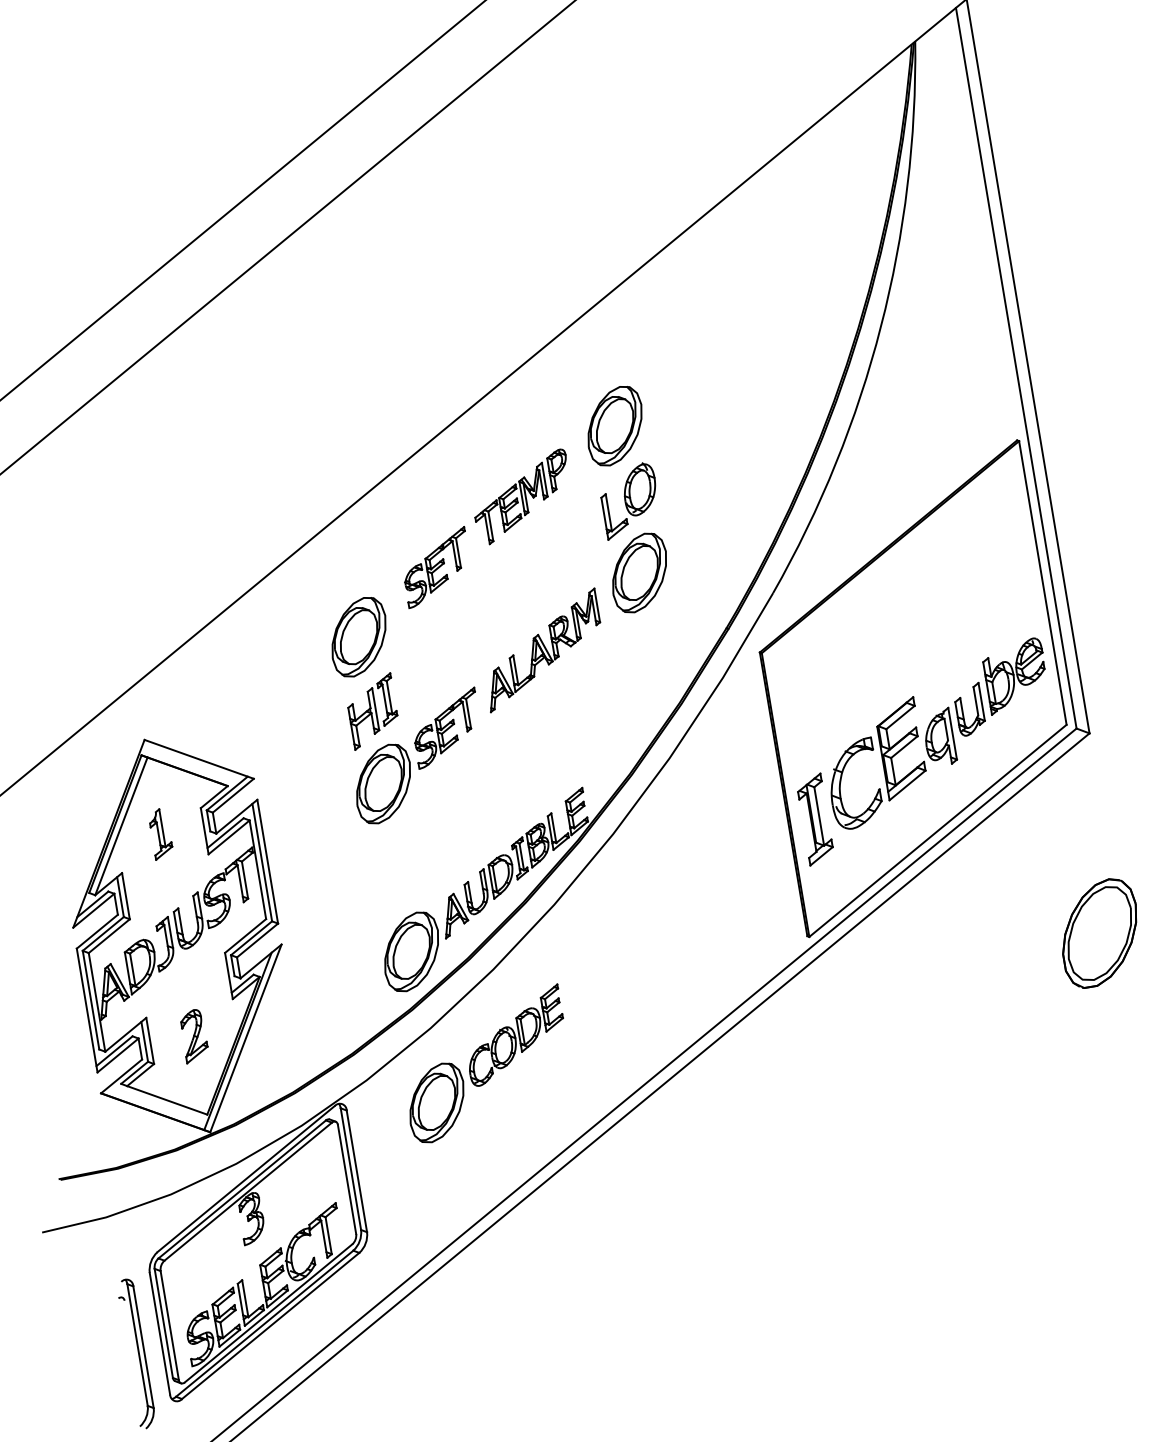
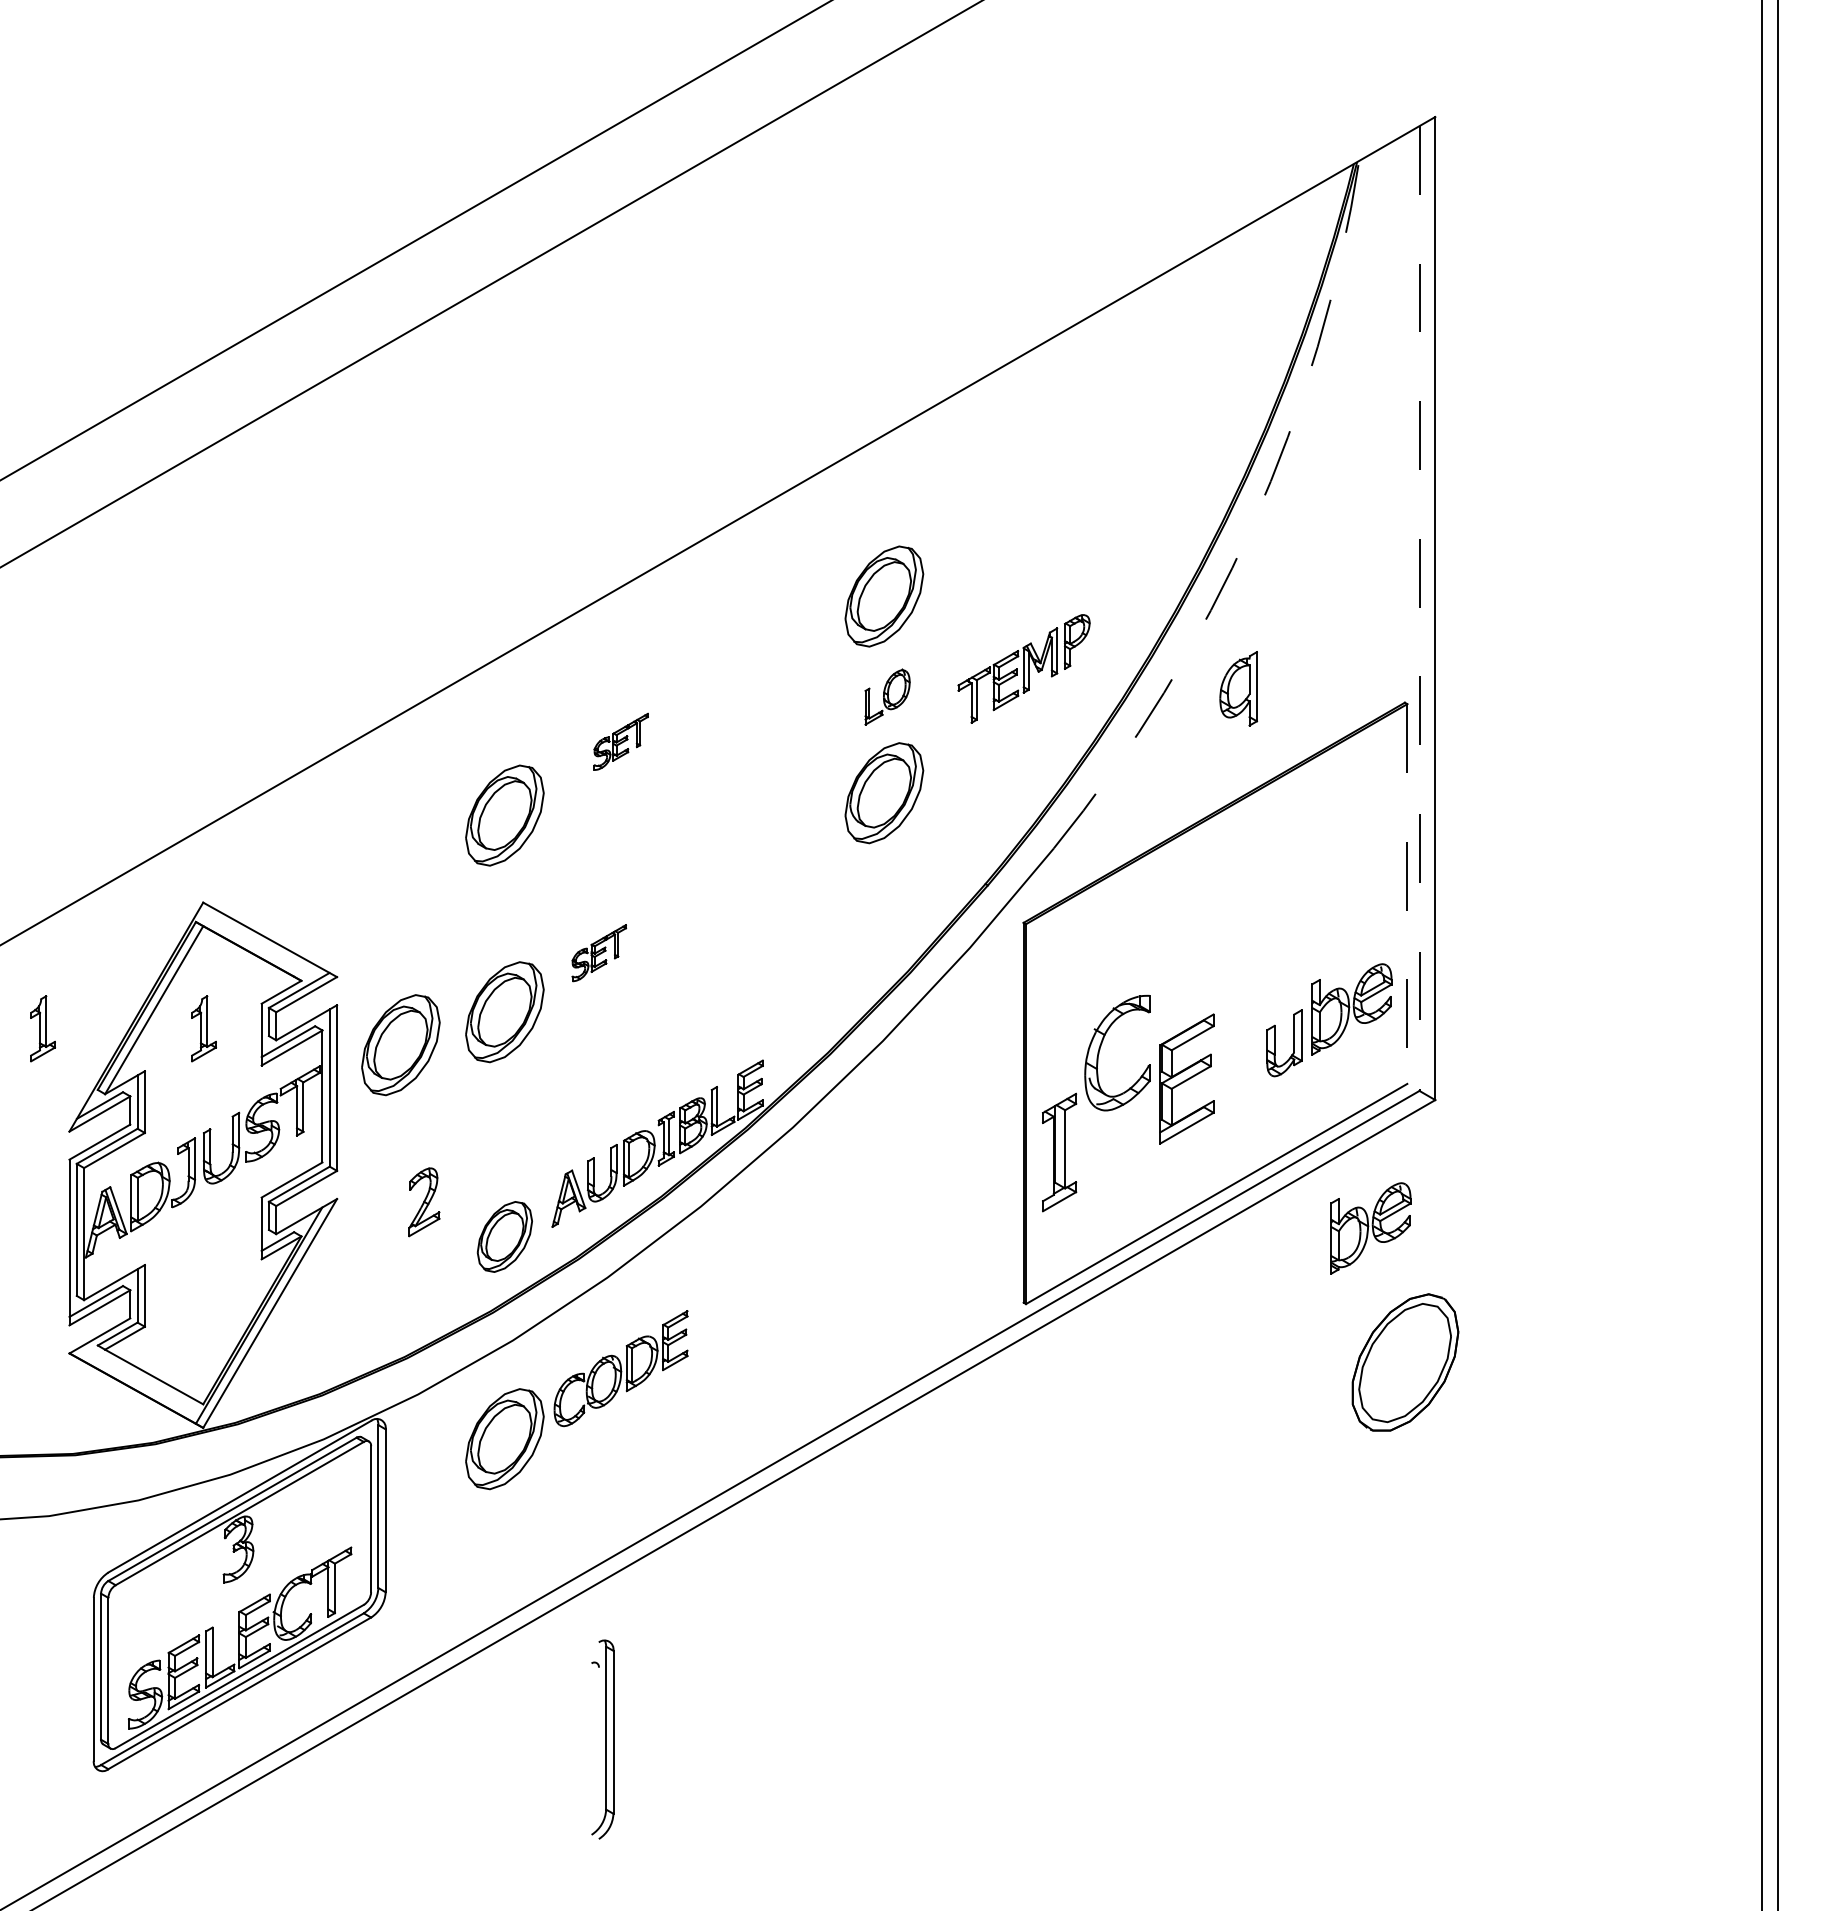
arc: (881, 327) -> (1252, 525), solid -> dashed
line: (1016, 368) -> (1419, 609), solid -> dashed
part: (521, 497) -> (1023, 668), moved
part: (629, 500) -> (887, 696), size x0.6
part: (436, 567) -> (620, 741), size x0.6
line: (1043, 583) -> (1407, 894), solid -> dashed
part: (542, 650) -> (741, 872), removed
part: (372, 711) -> (506, 915), removed
part: (446, 727) -> (598, 952), size x0.6
part: (939, 737) -> (1238, 688), moved
part: (841, 781) -> (1101, 1046), moved
part: (309, 821) -> (400, 1045), added
part: (1057, 837) -> (1370, 1228), added
part: (40, 854) -> (42, 1028), added
part: (411, 951) -> (504, 1236), size x0.7
part: (194, 1036) -> (424, 1202), moved
part: (136, 1353) -> (602, 1739), moved

